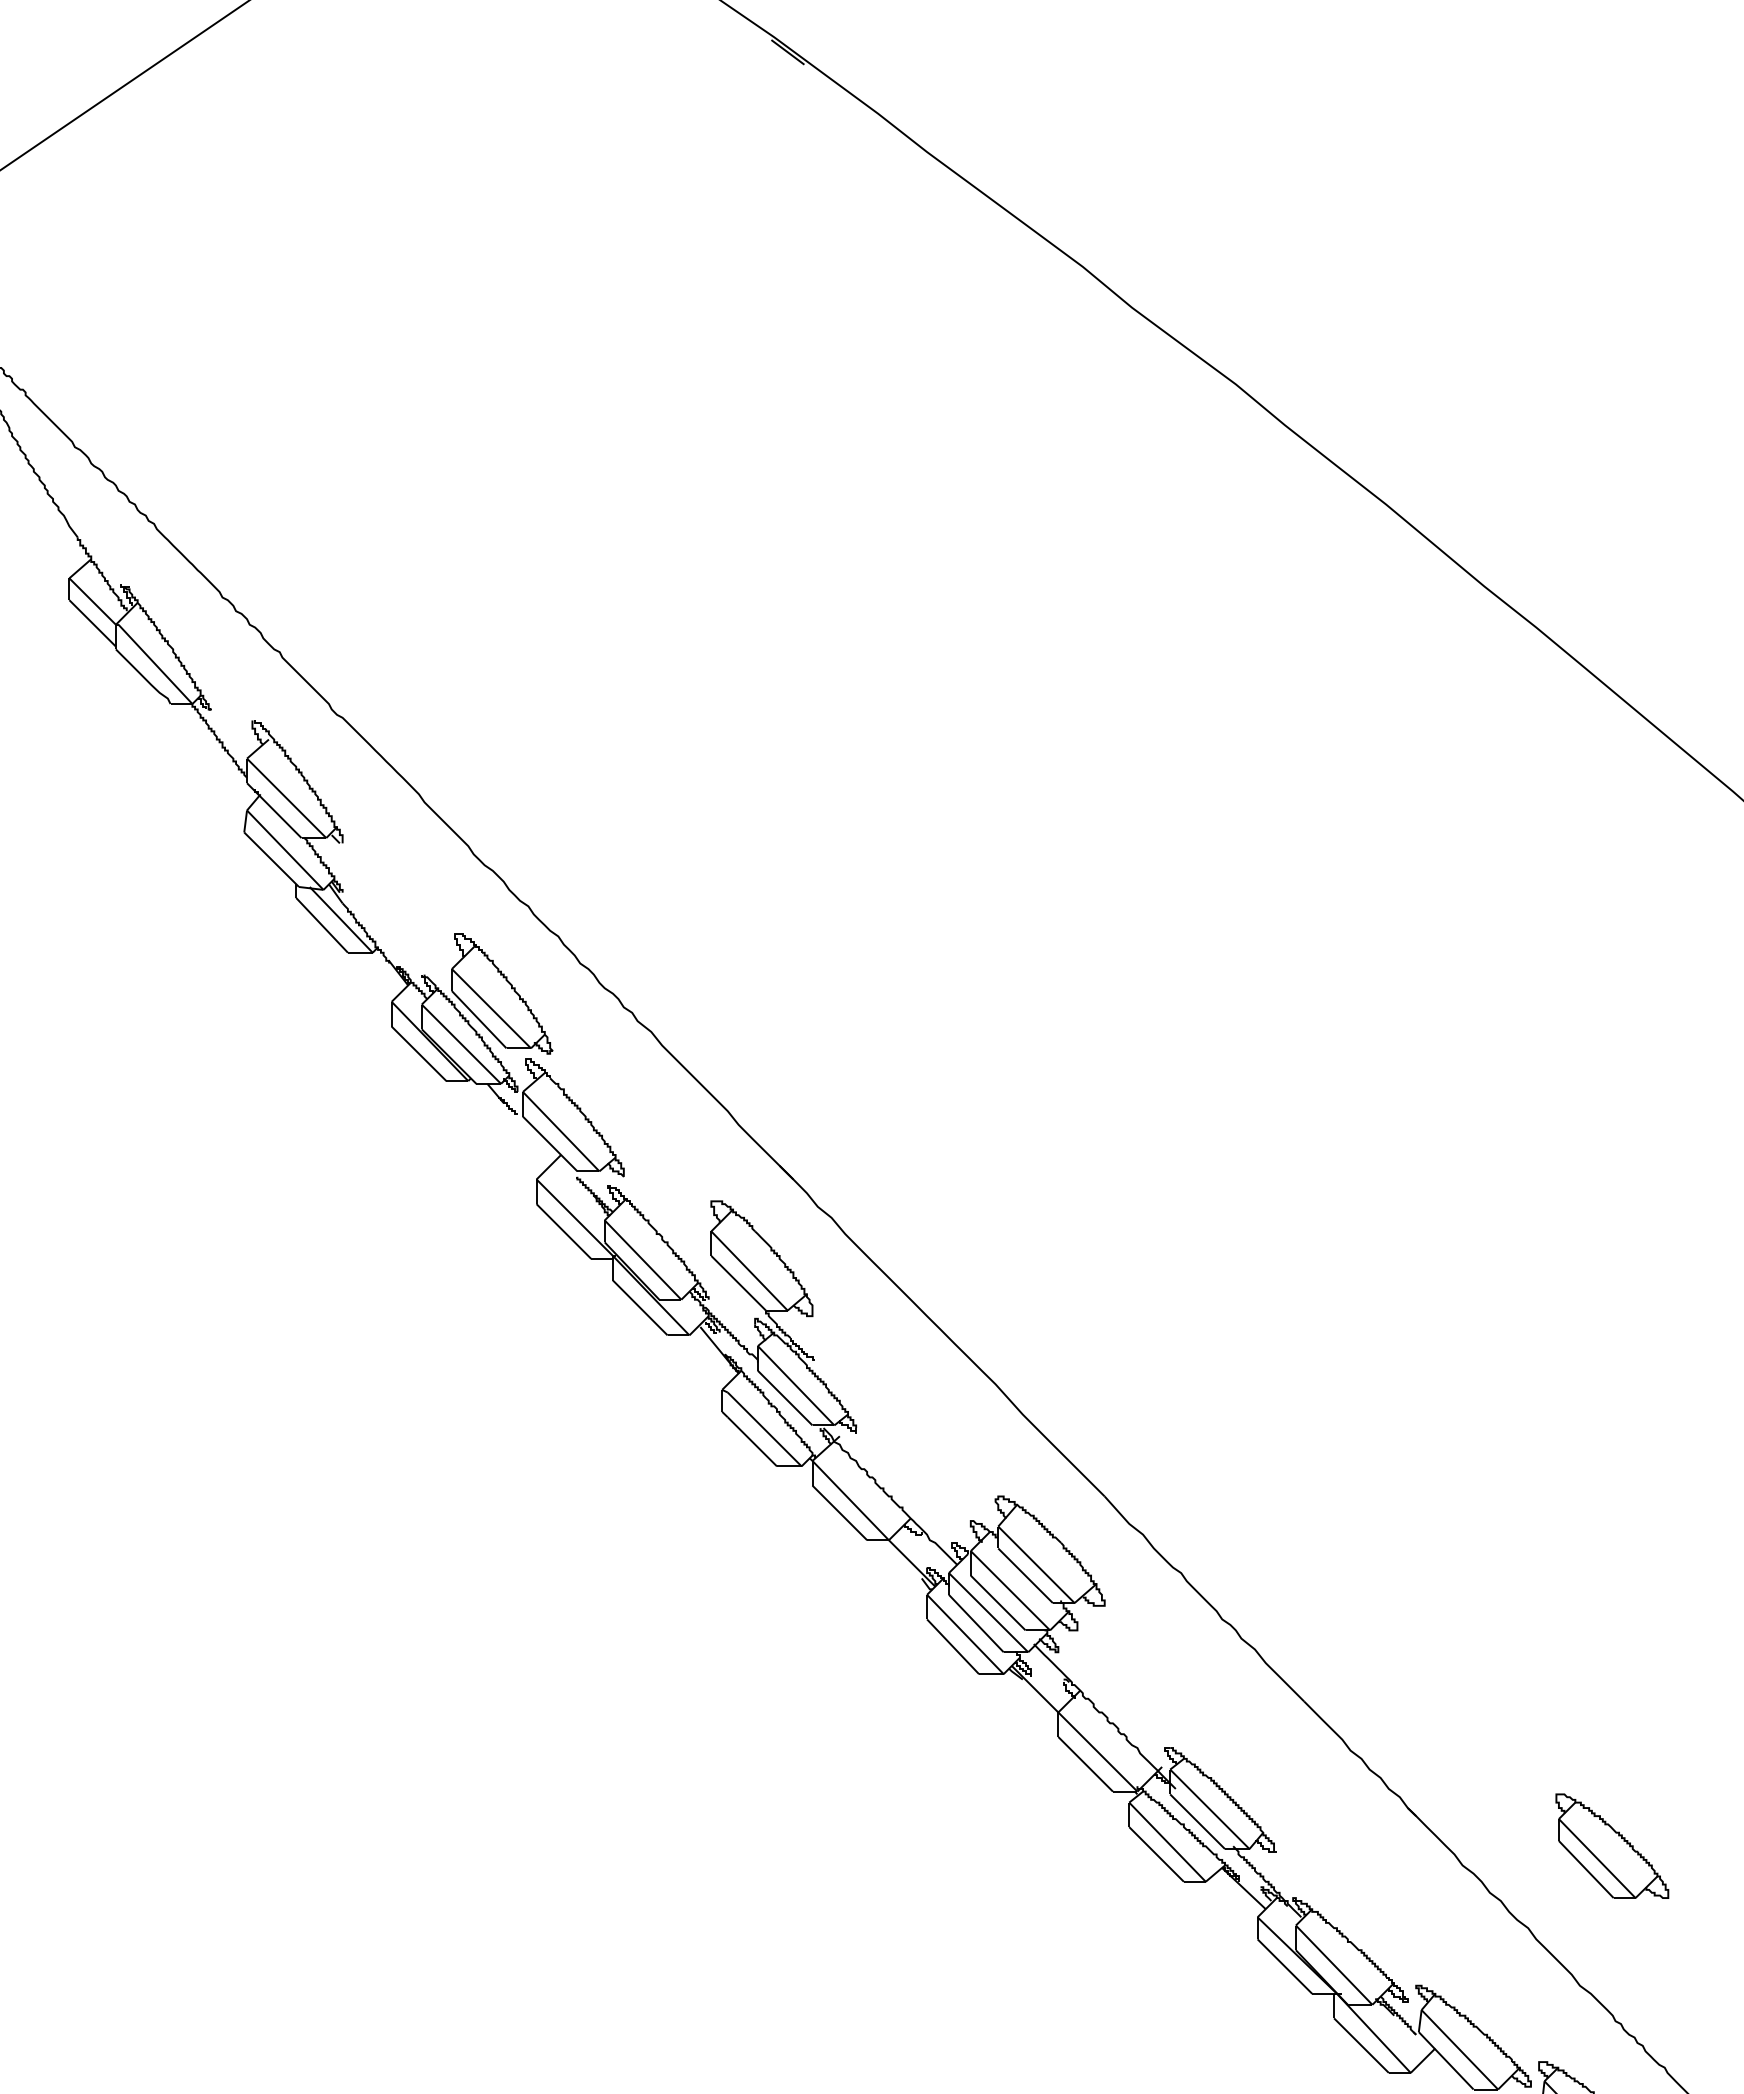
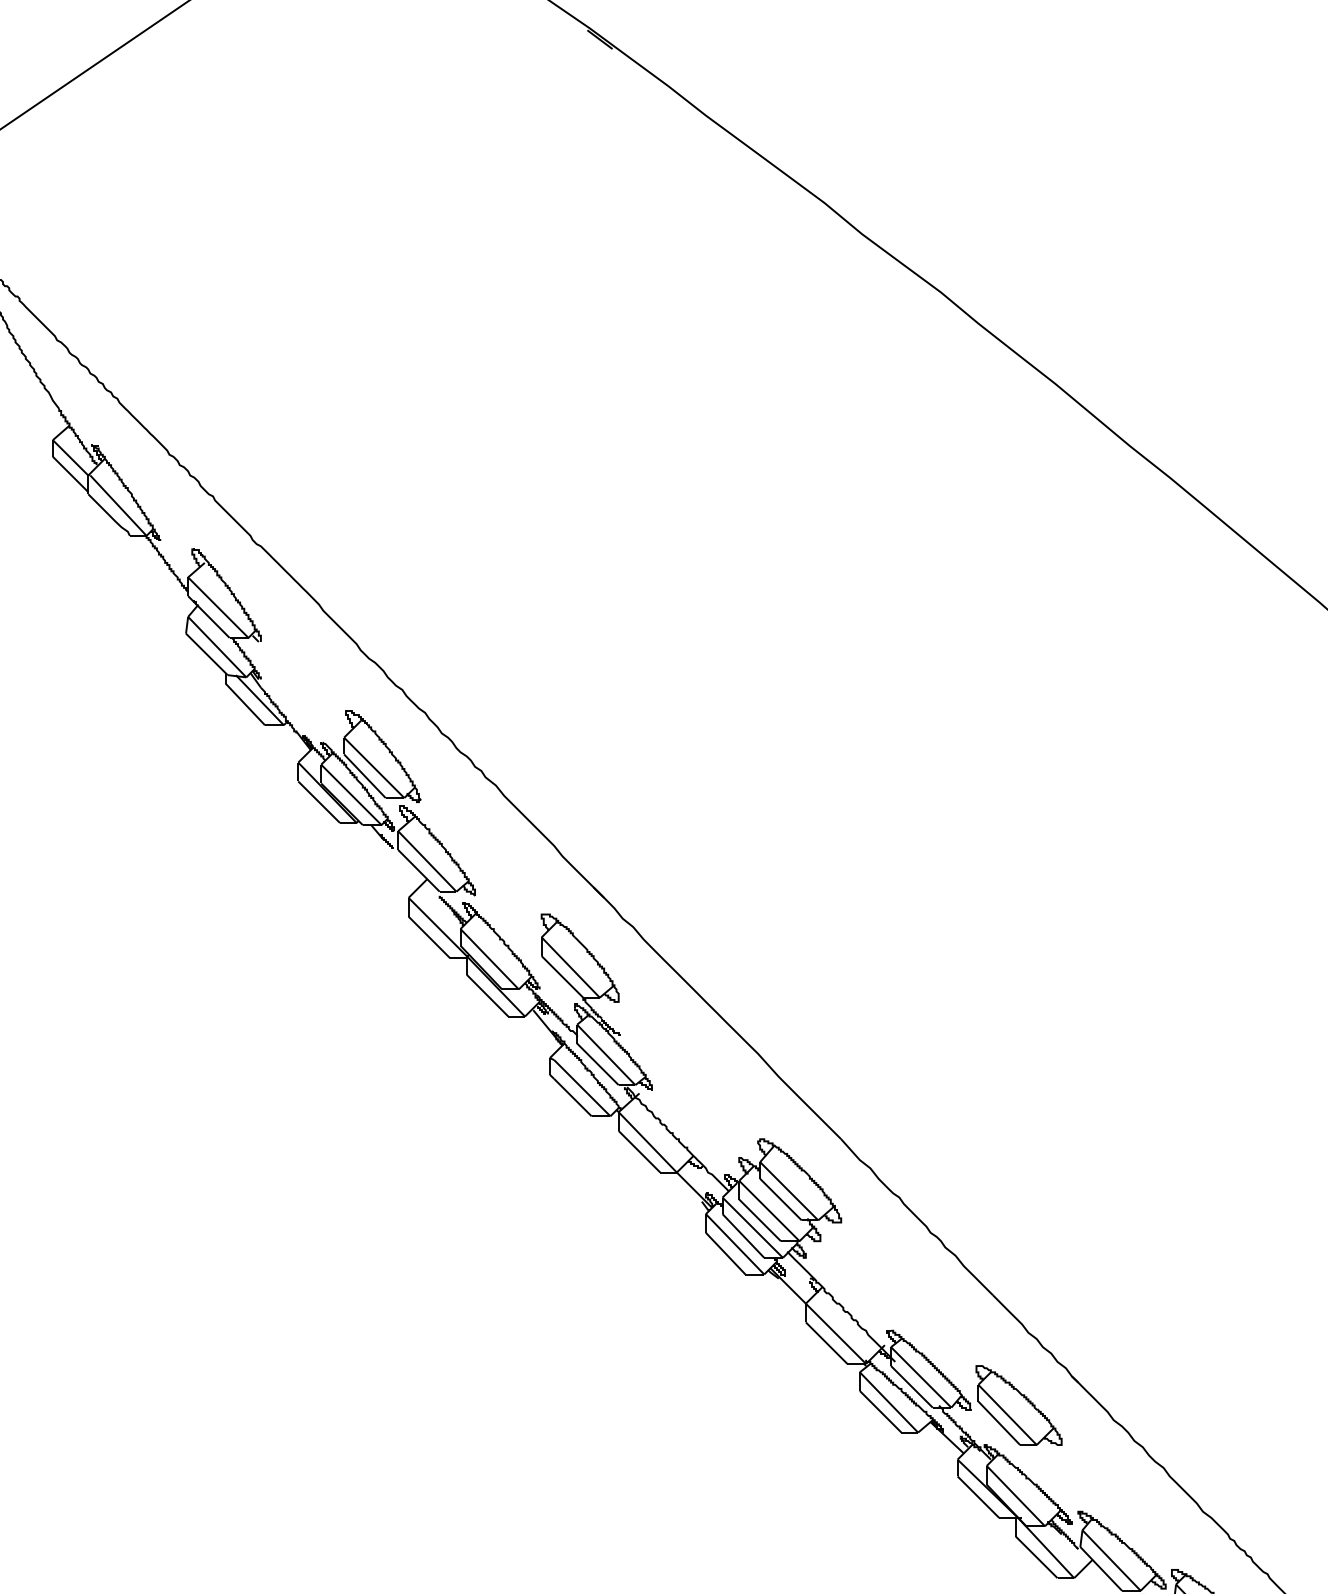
part: (1612, 1845) -> (1019, 1404), moved

